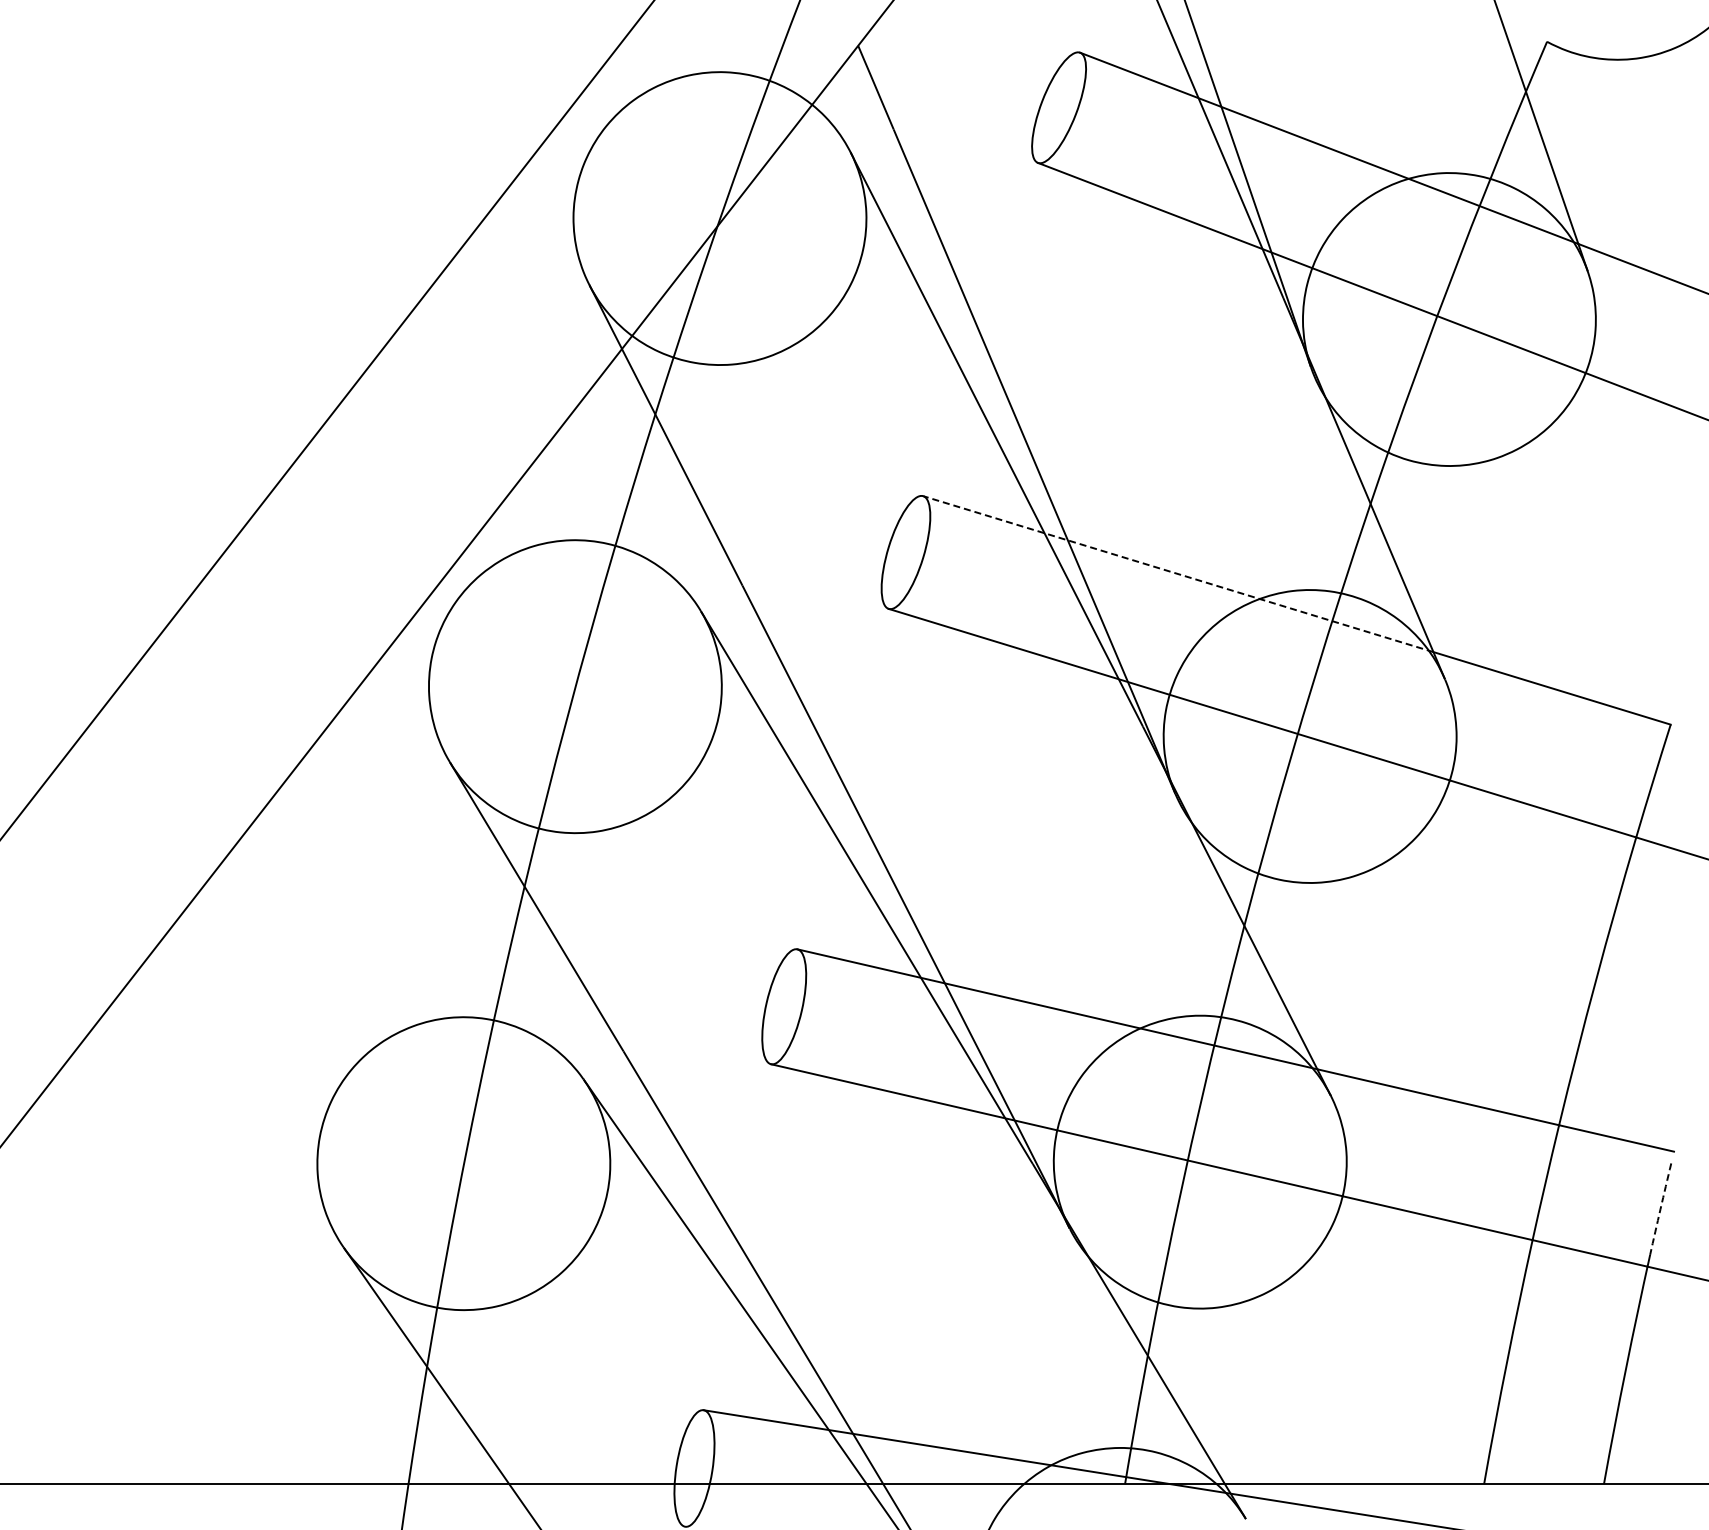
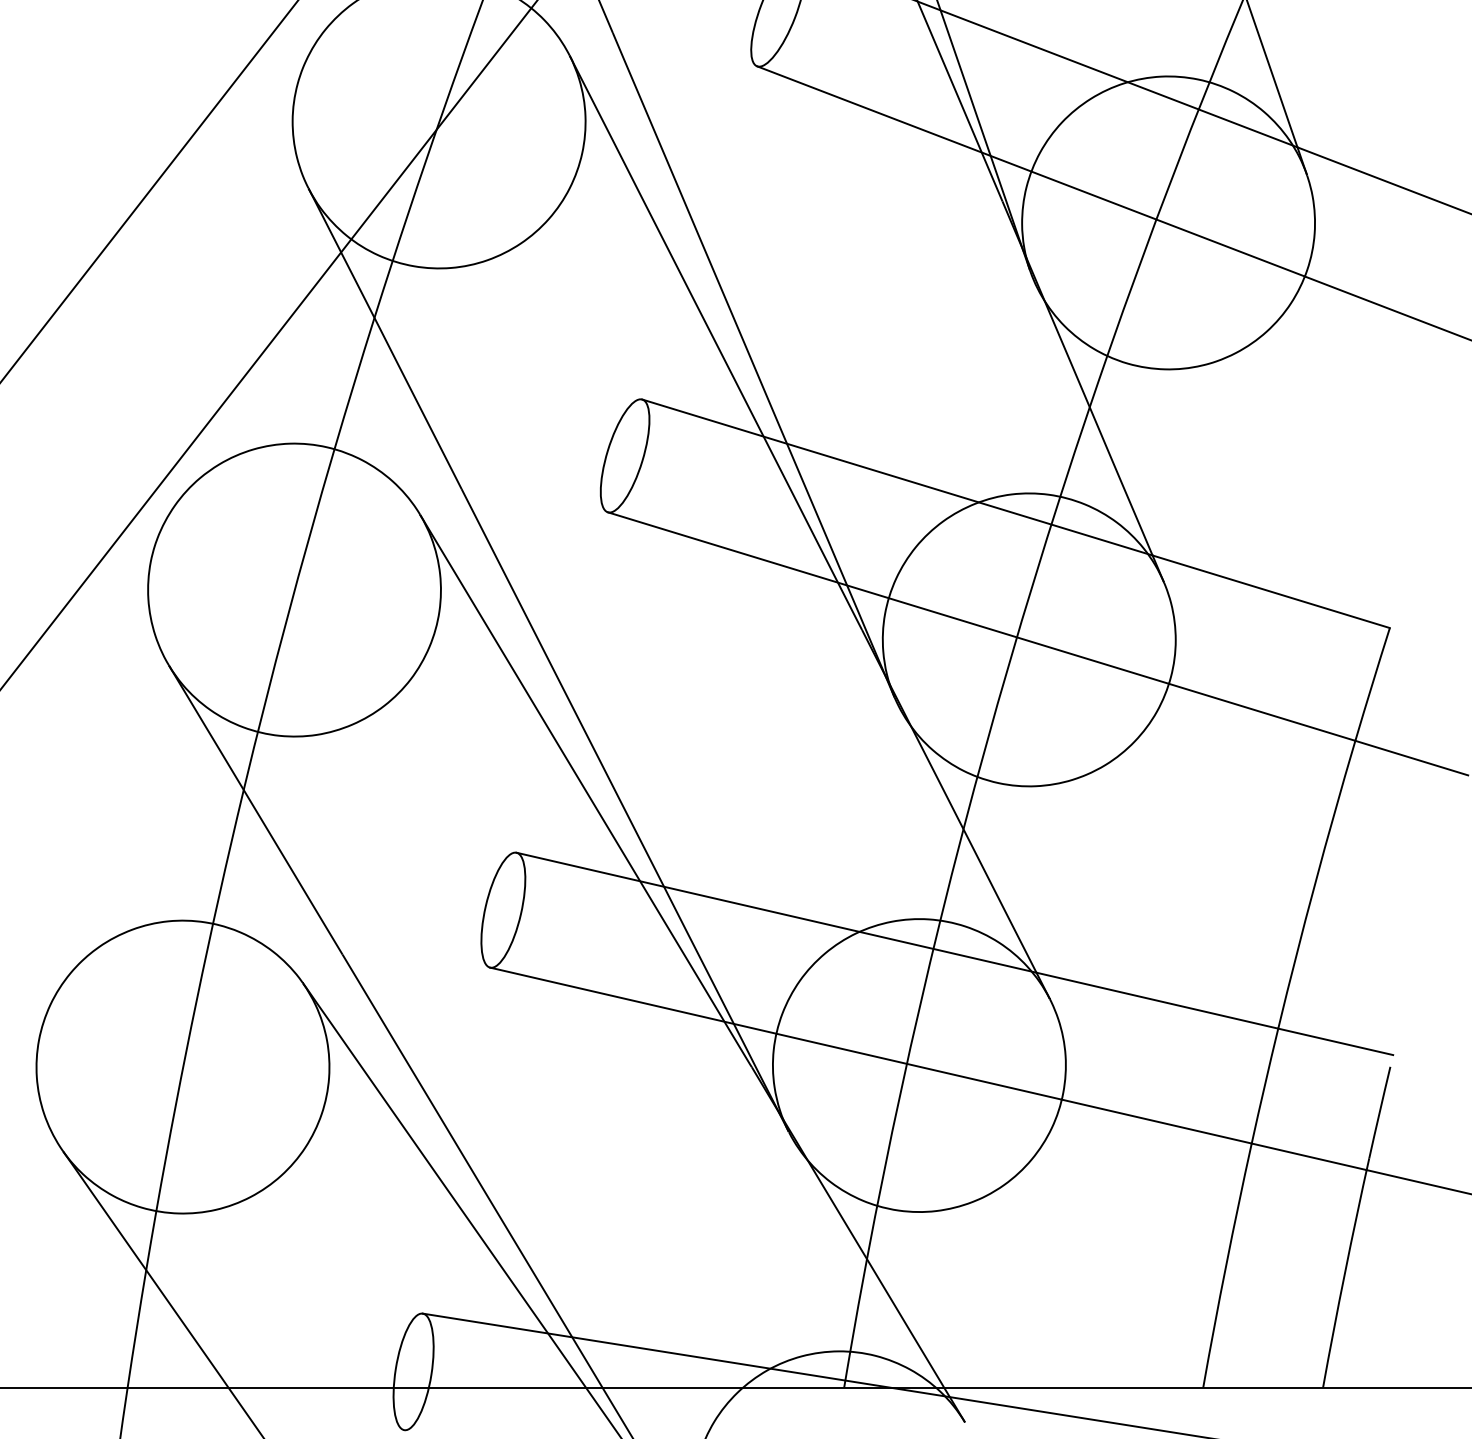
line: (1178, 574) -> (897, 477), dashed -> solid
arc: (1660, 1209) -> (1379, 1112), dashed -> solid

